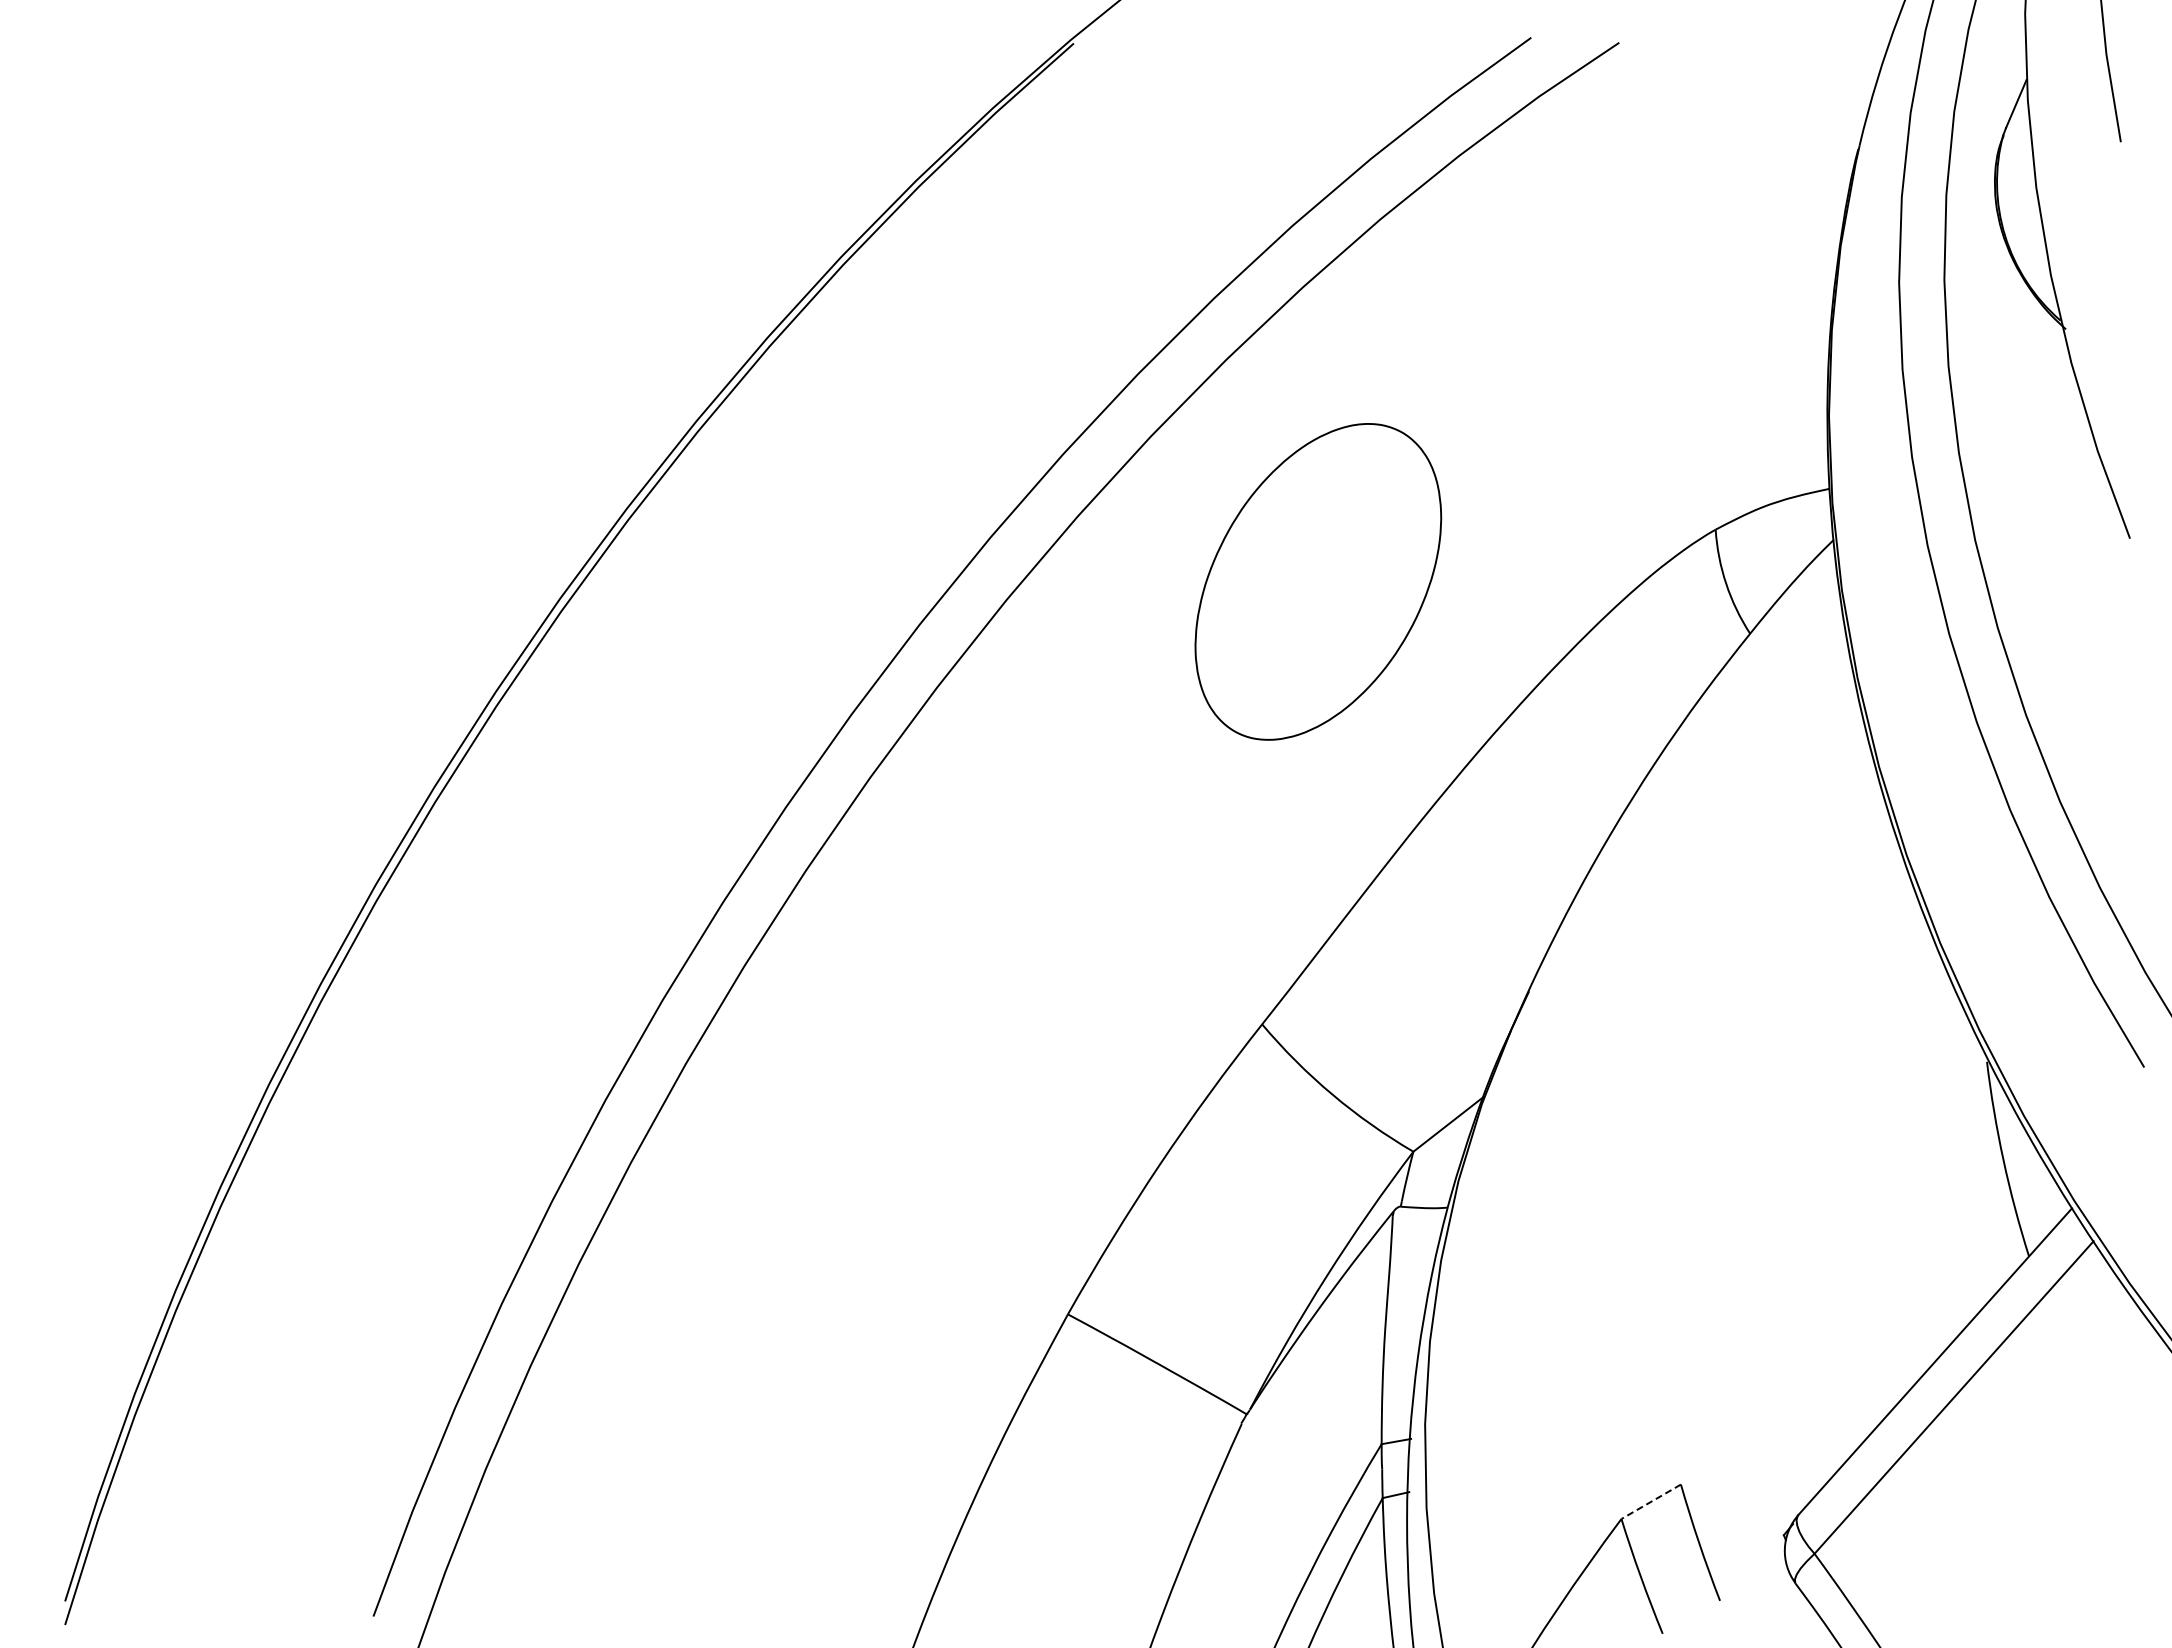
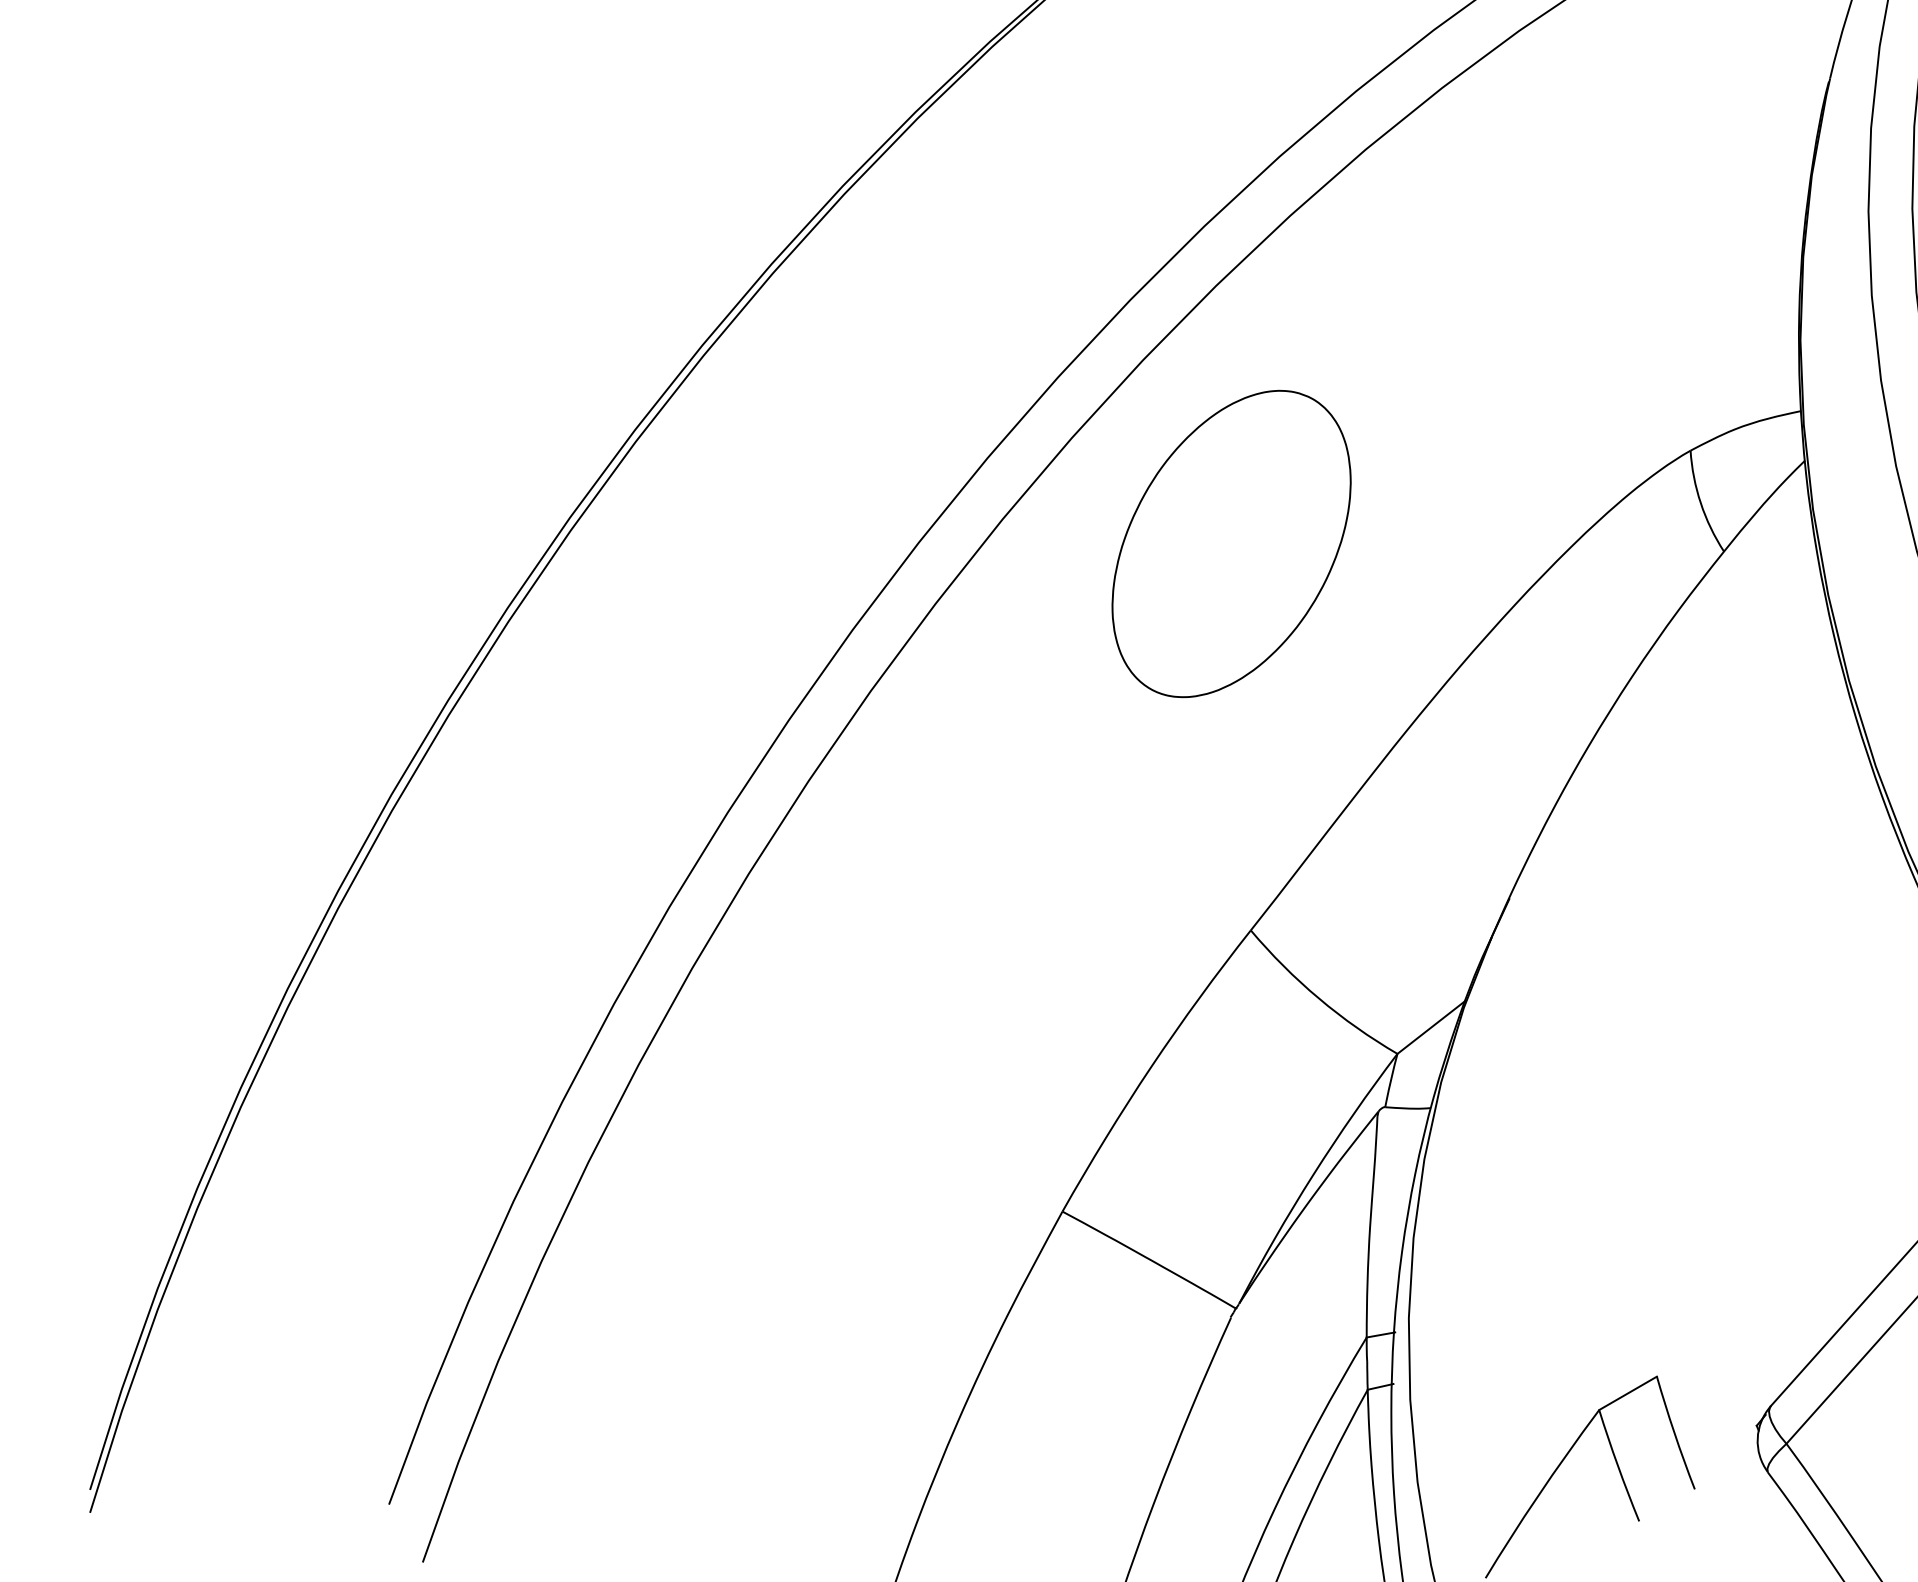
part: (1318, 581) -> (1231, 543), moved
line: (1650, 1502) -> (1627, 1394), dashed -> solid

